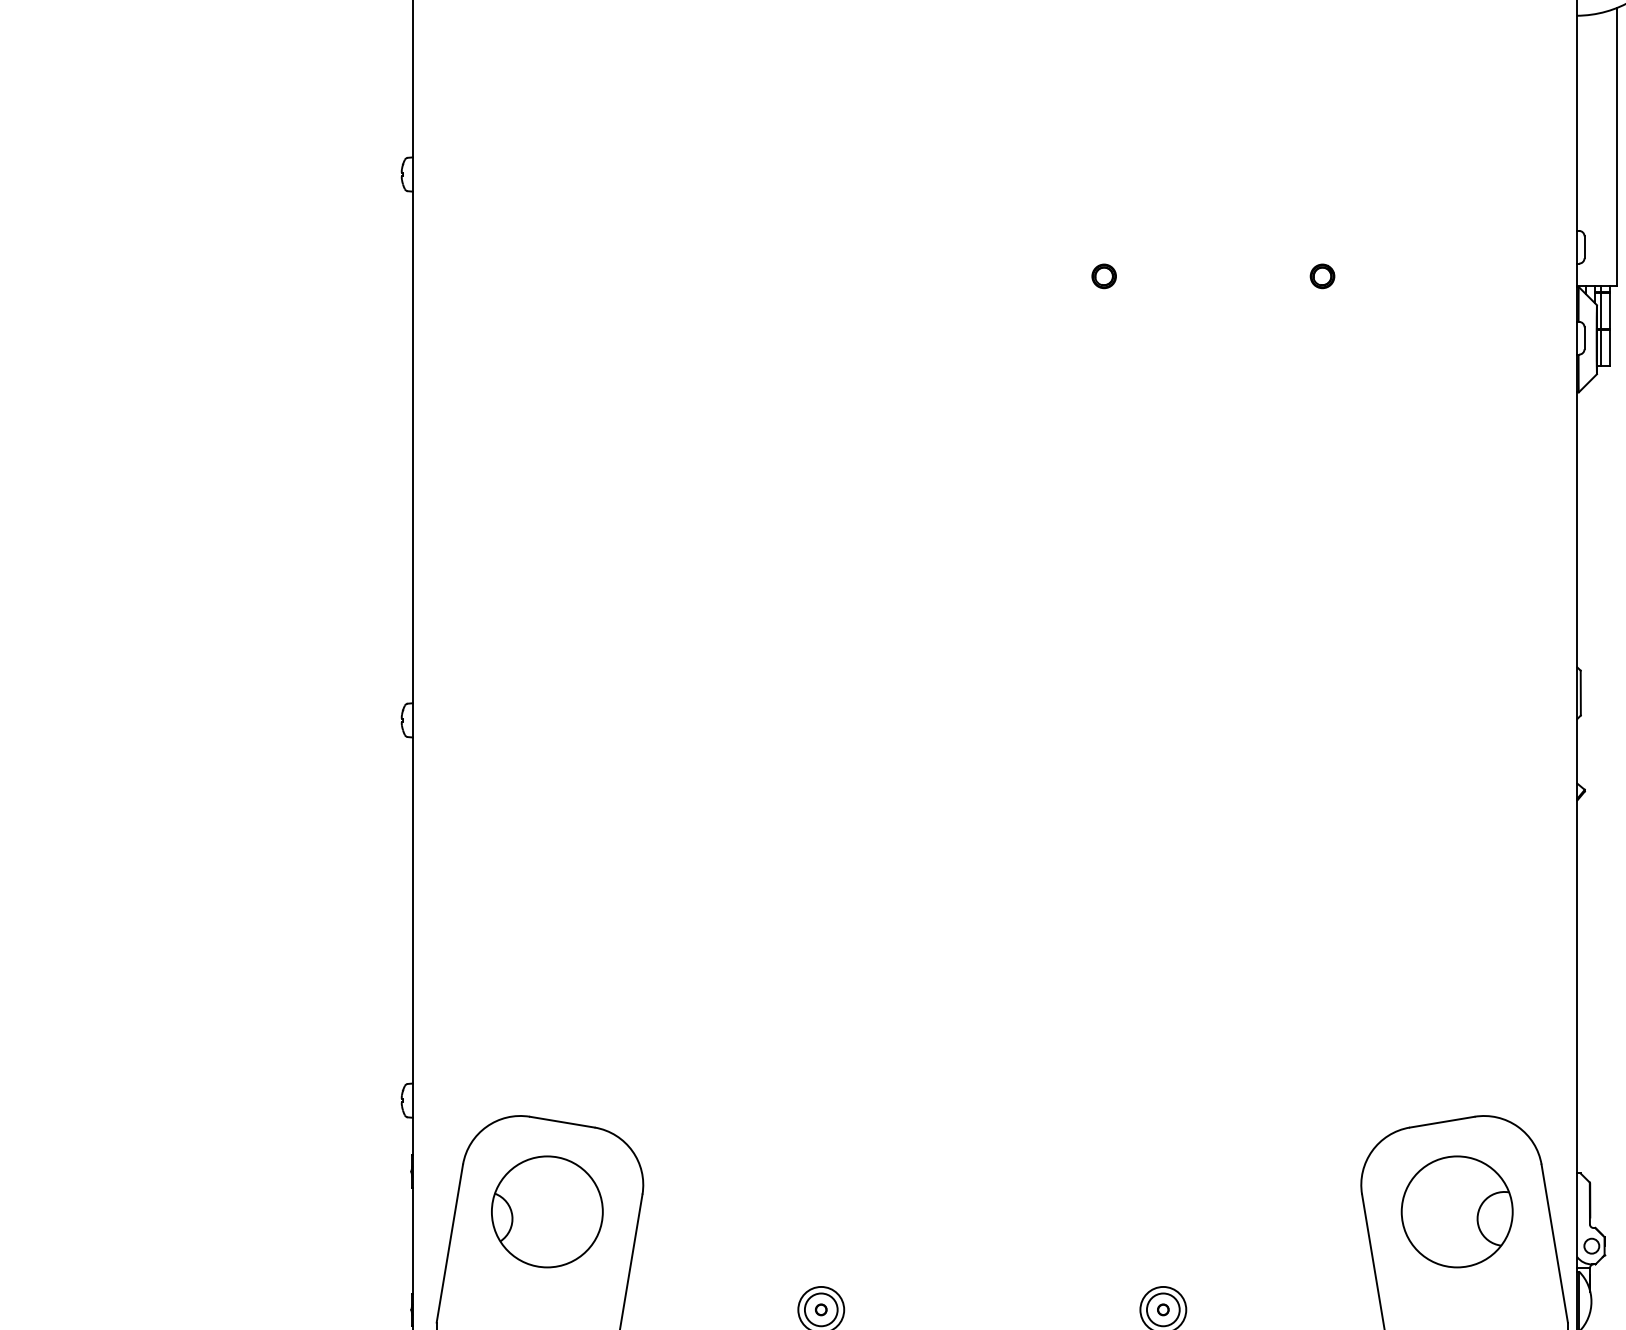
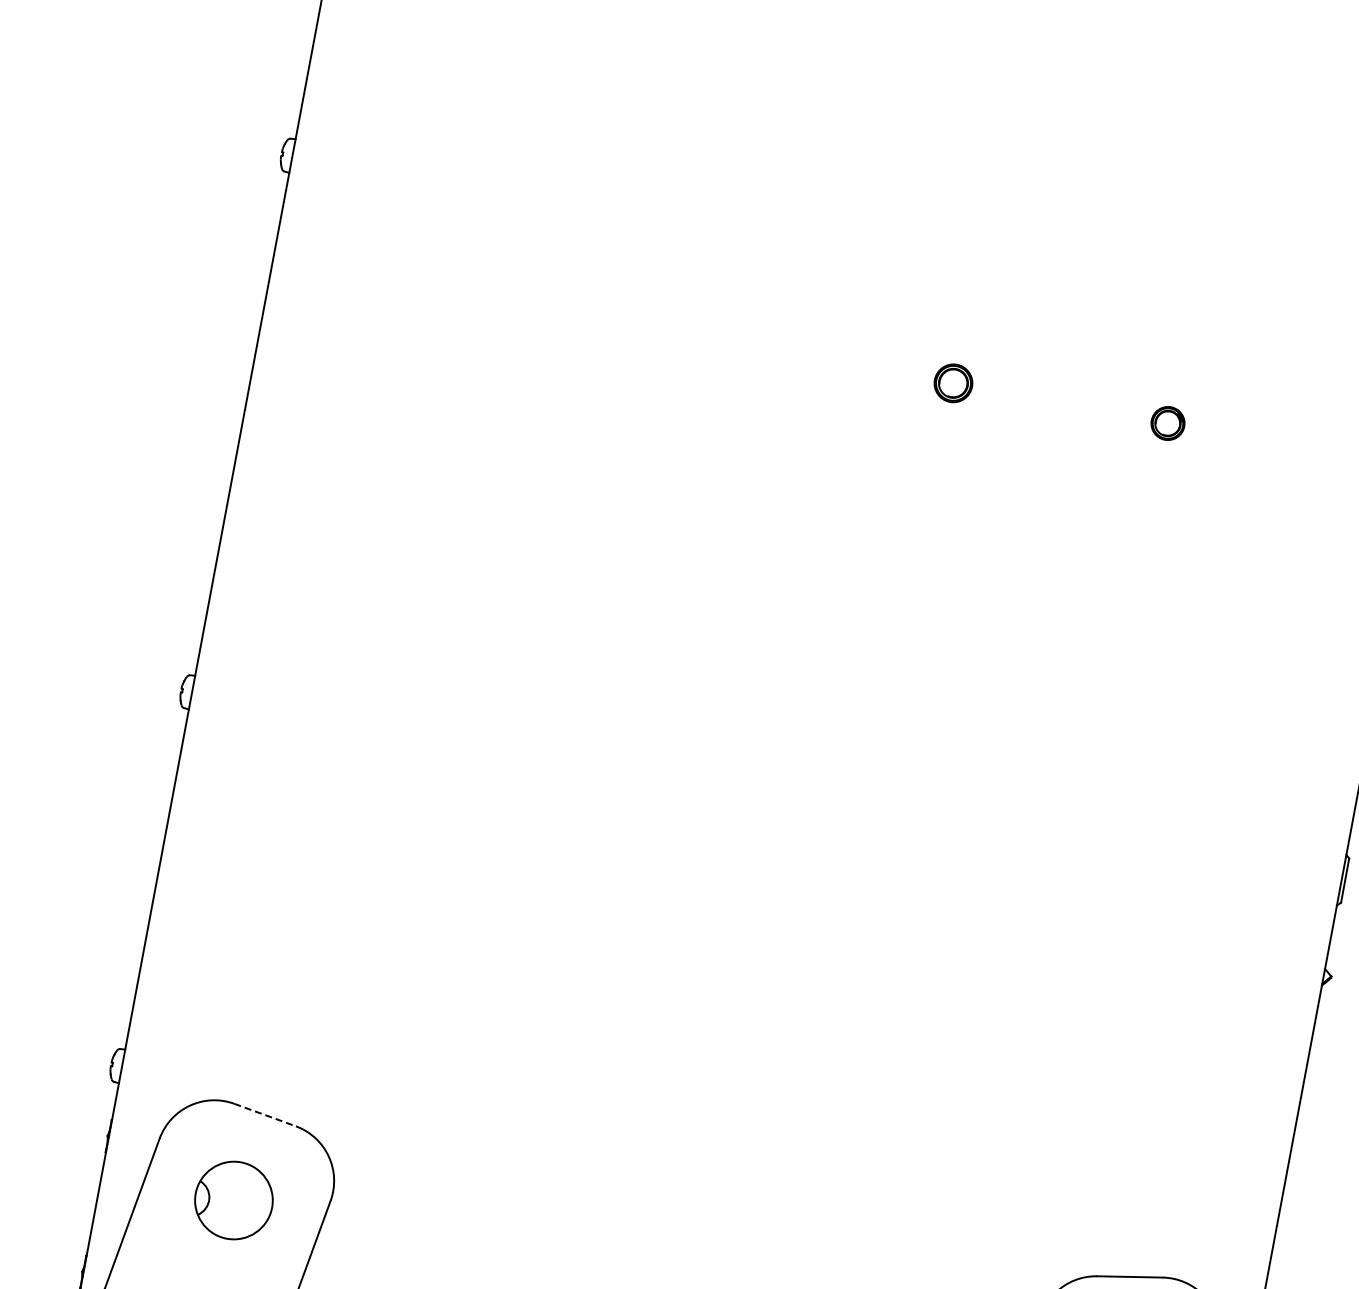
part: (1103, 276) -> (952, 383), size x1.6
part: (1322, 276) -> (1167, 423), size x1.4
line: (562, 1122) -> (265, 1115), solid -> dashed
part: (547, 1211) -> (234, 1200), size x0.7

